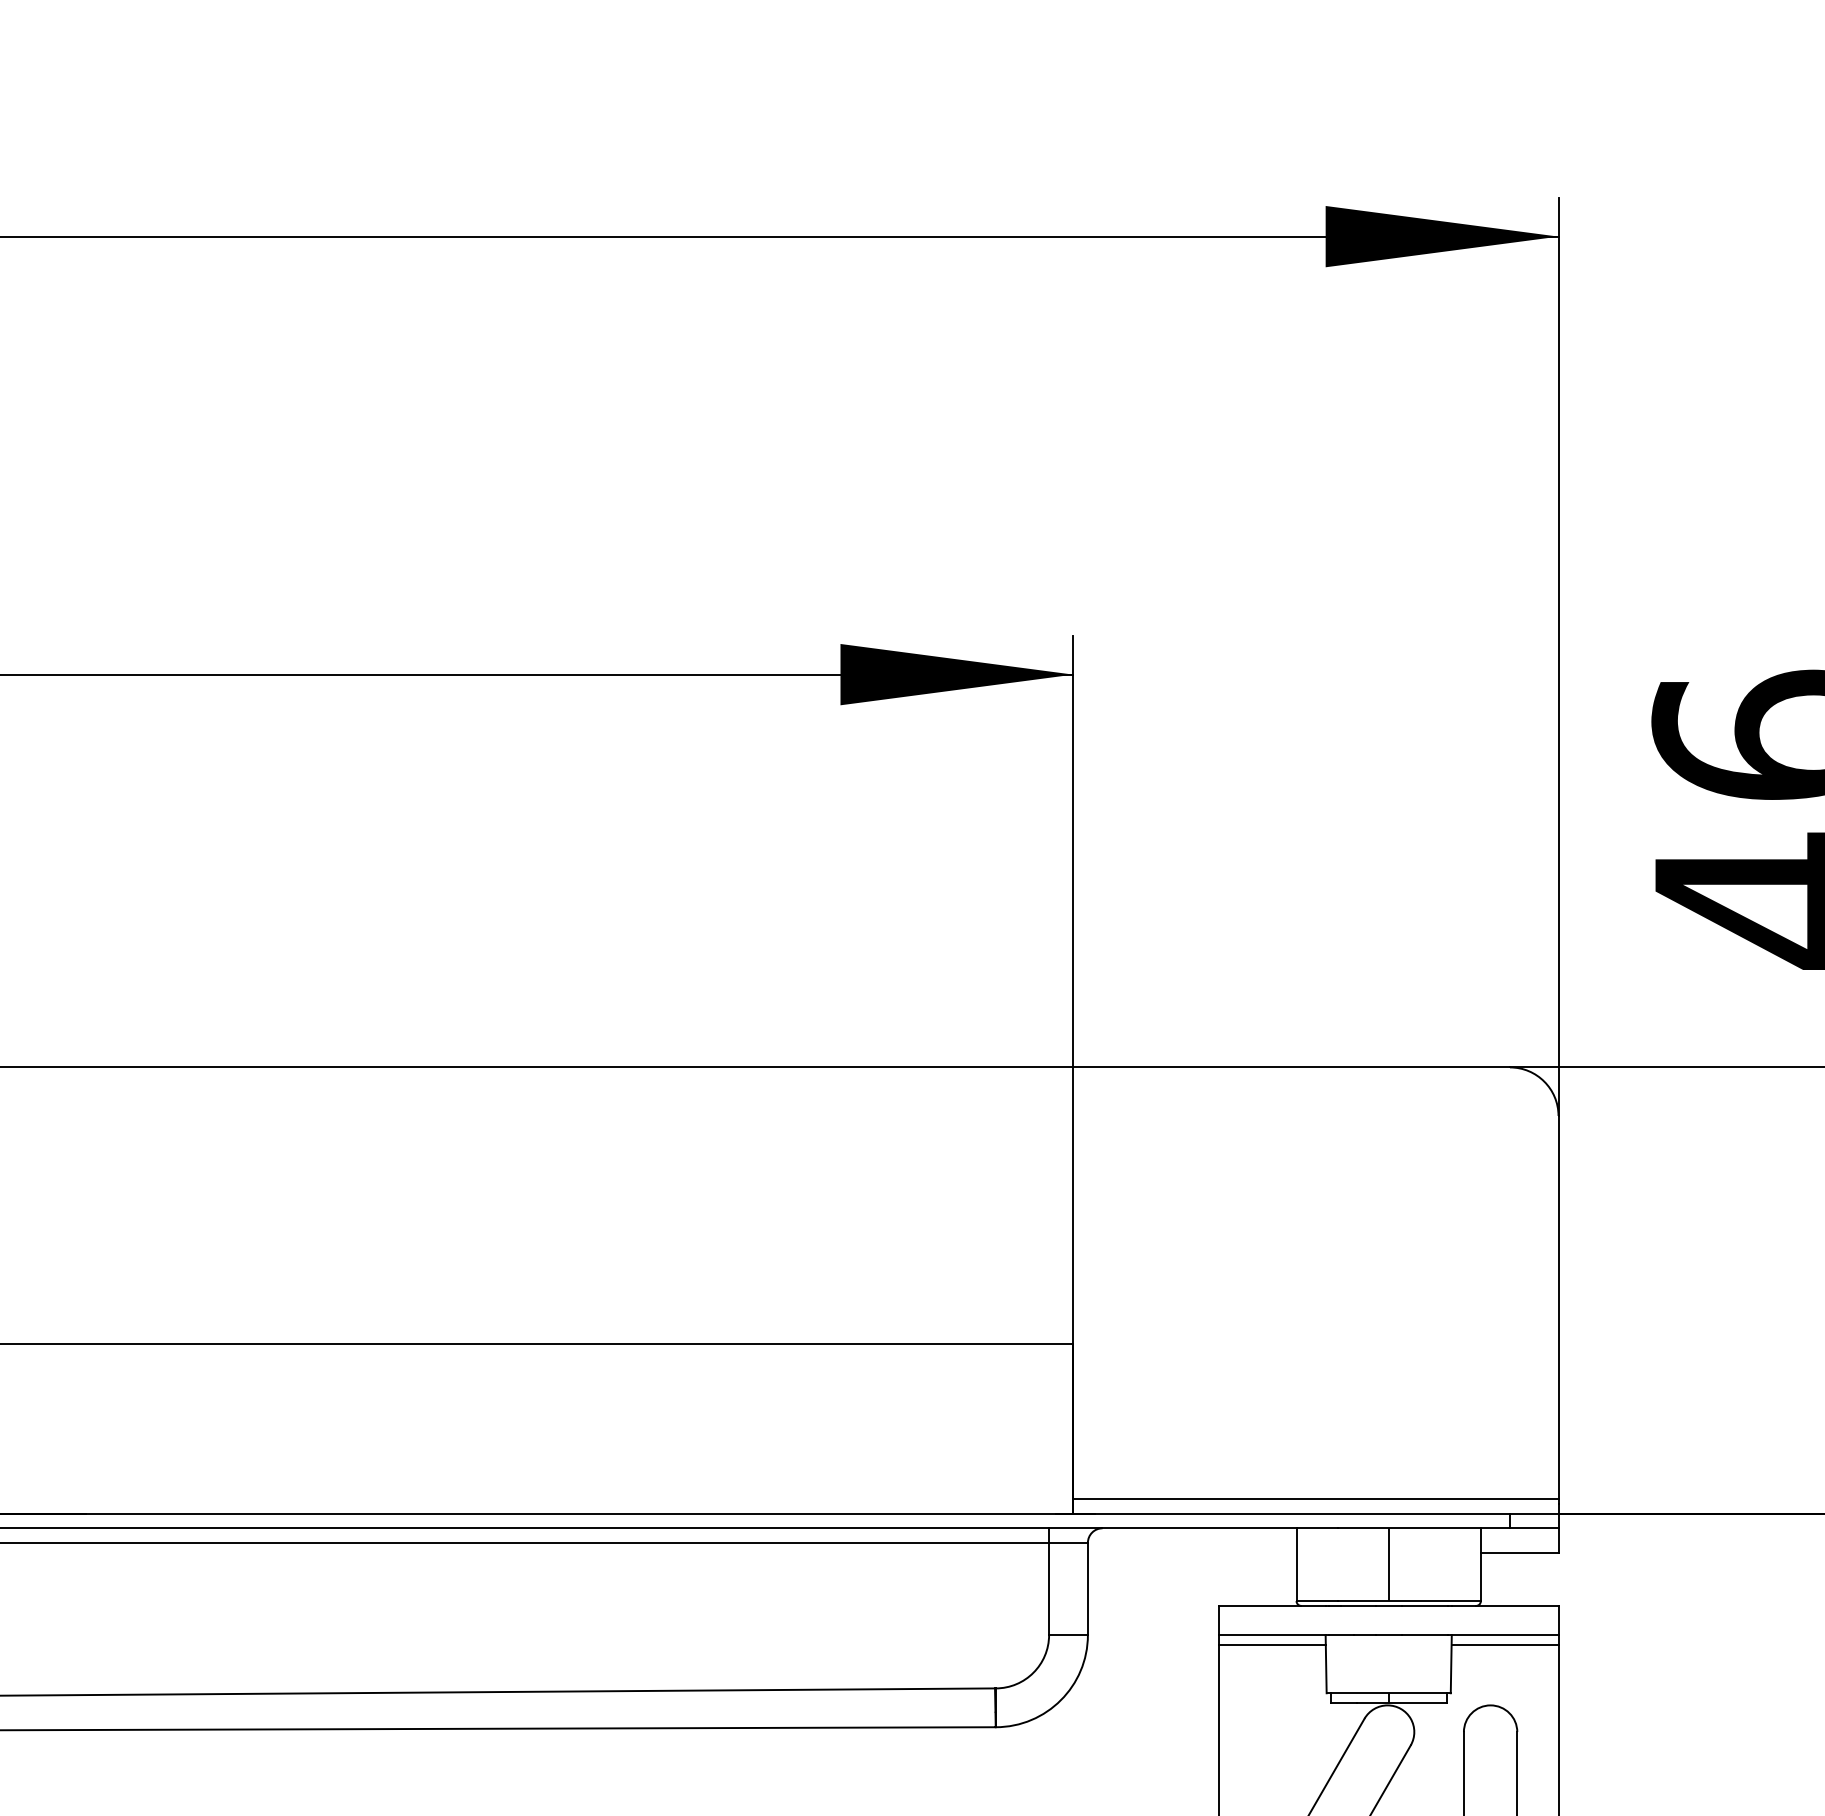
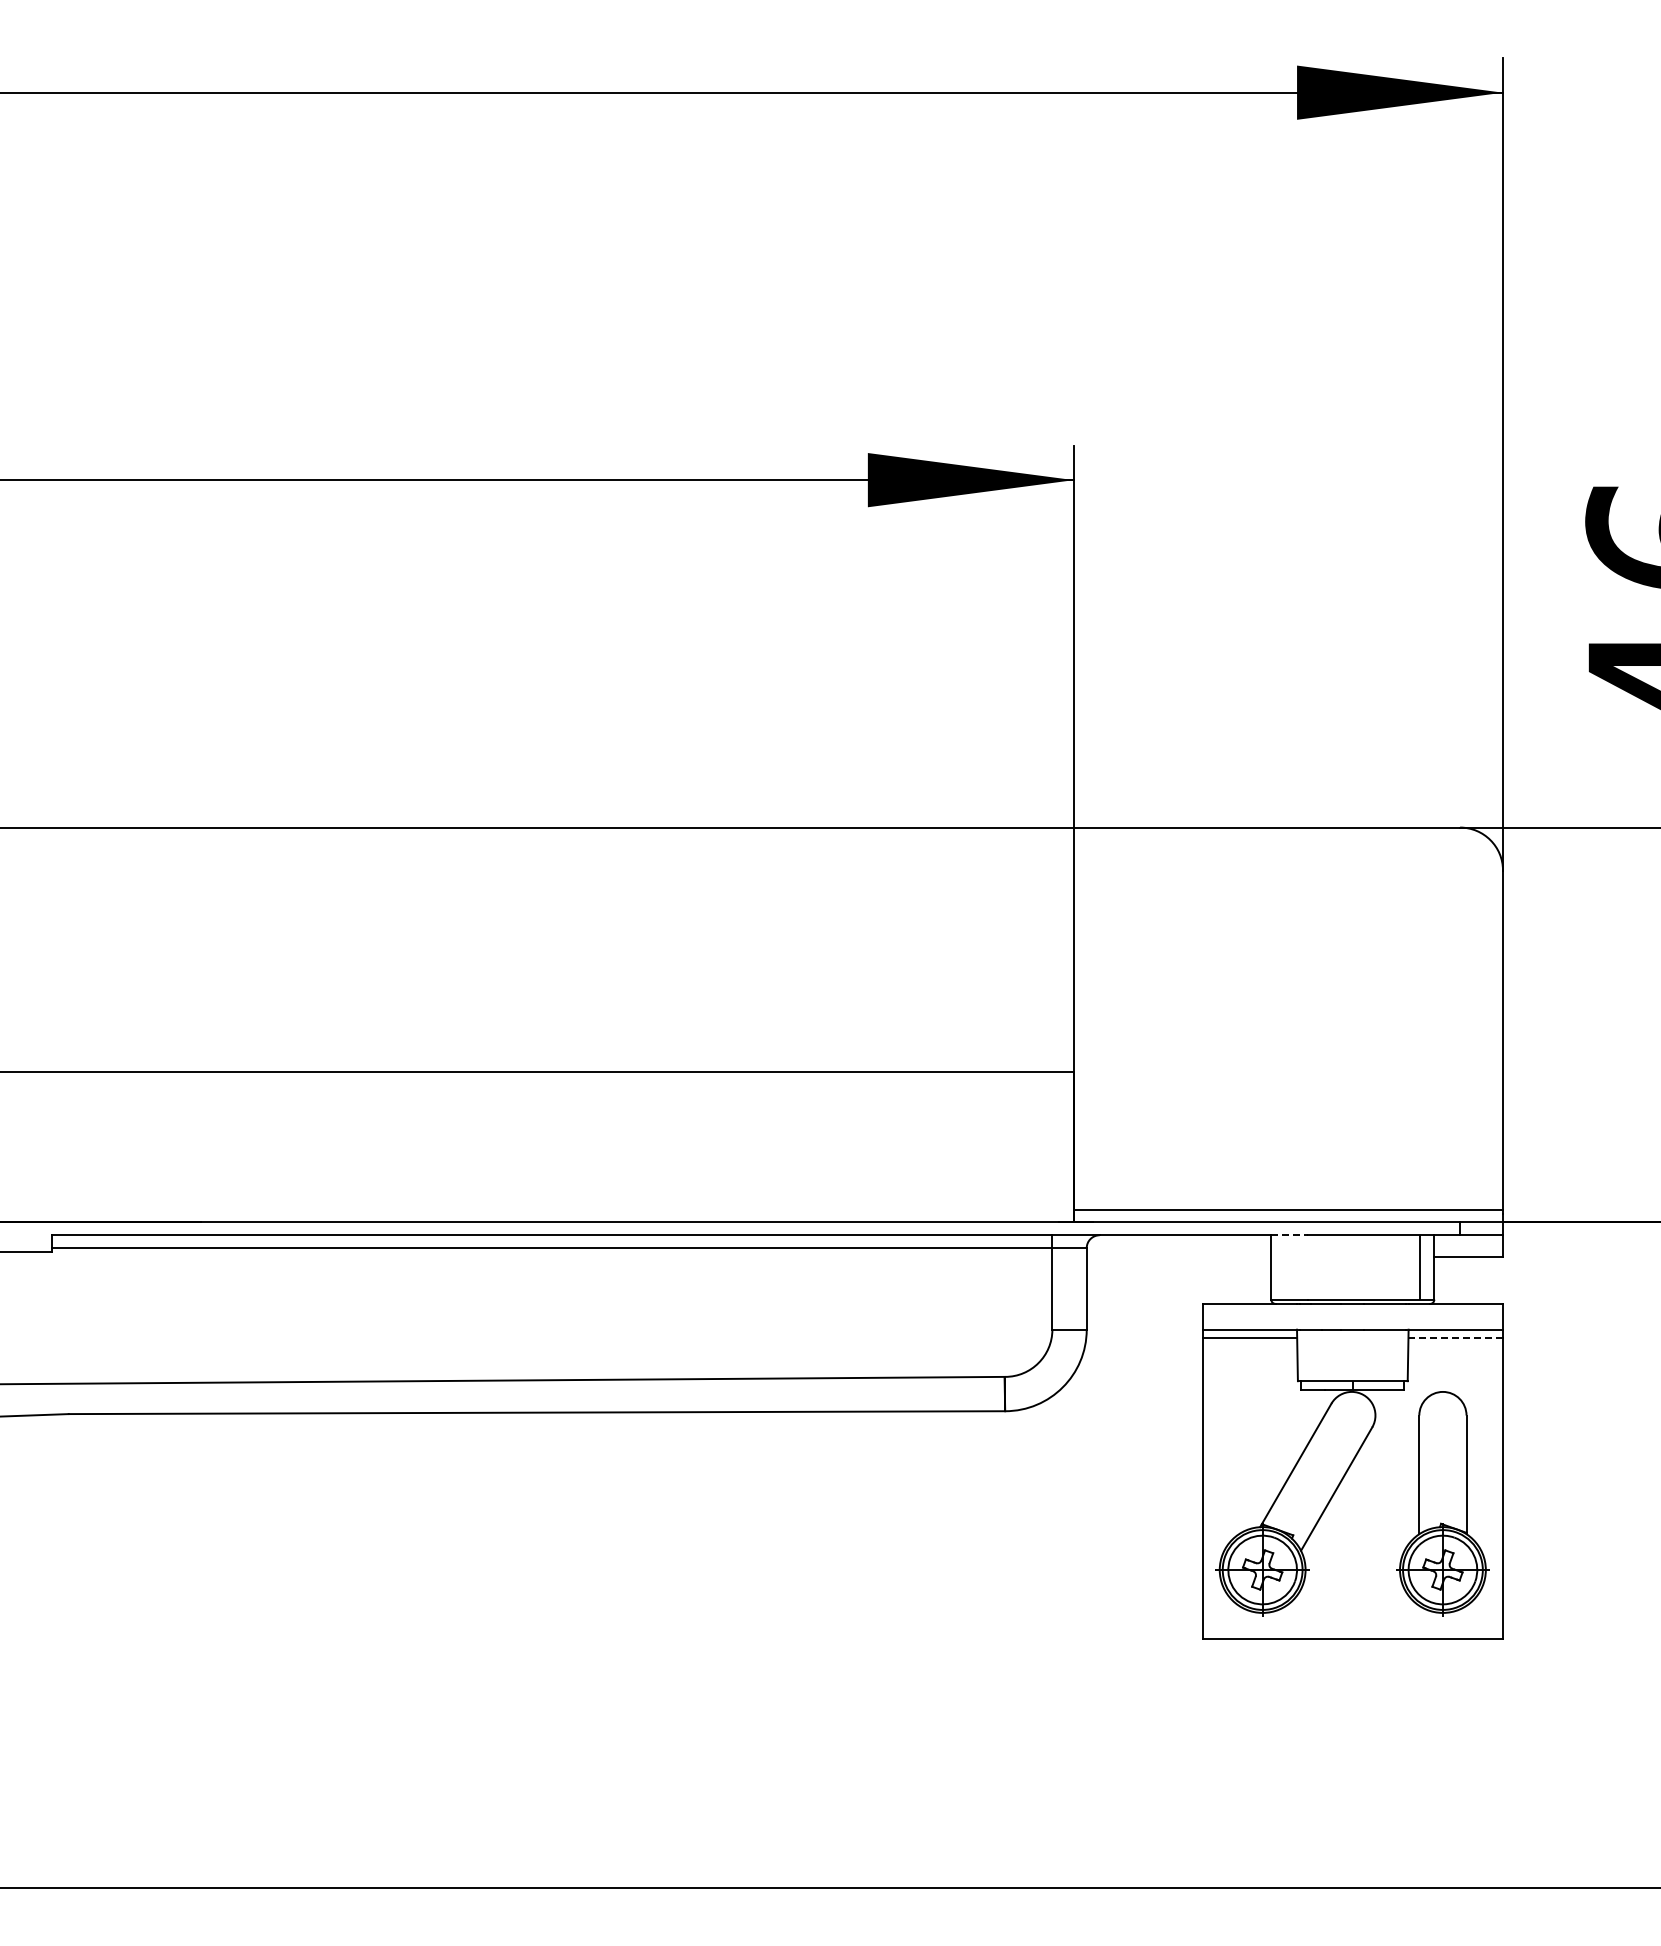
line: (1318, 1528) -> (1290, 1235), solid -> dashed
line: (1388, 1564) -> (1419, 1267), moved
line: (1504, 1645) -> (1455, 1338), solid -> dashed

